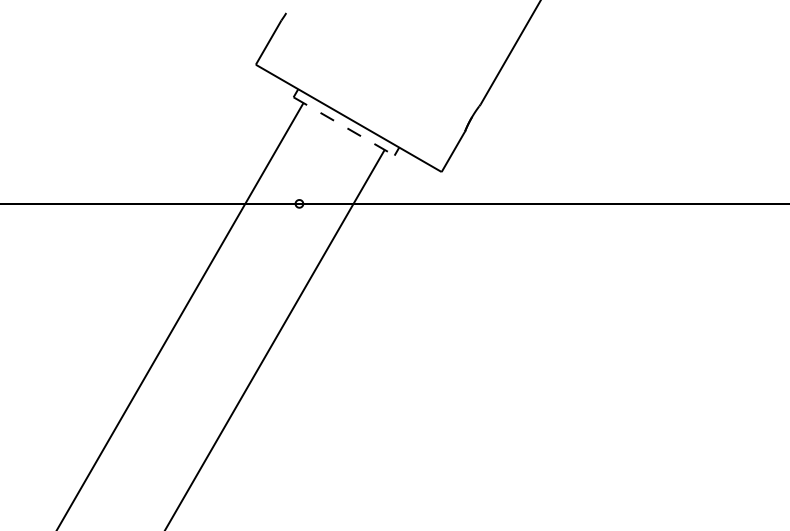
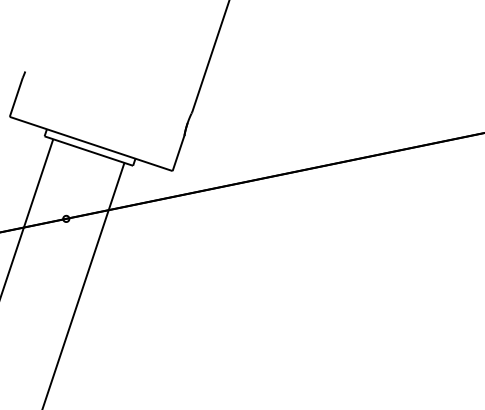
line: (344, 126) -> (89, 151), dashed -> solid

